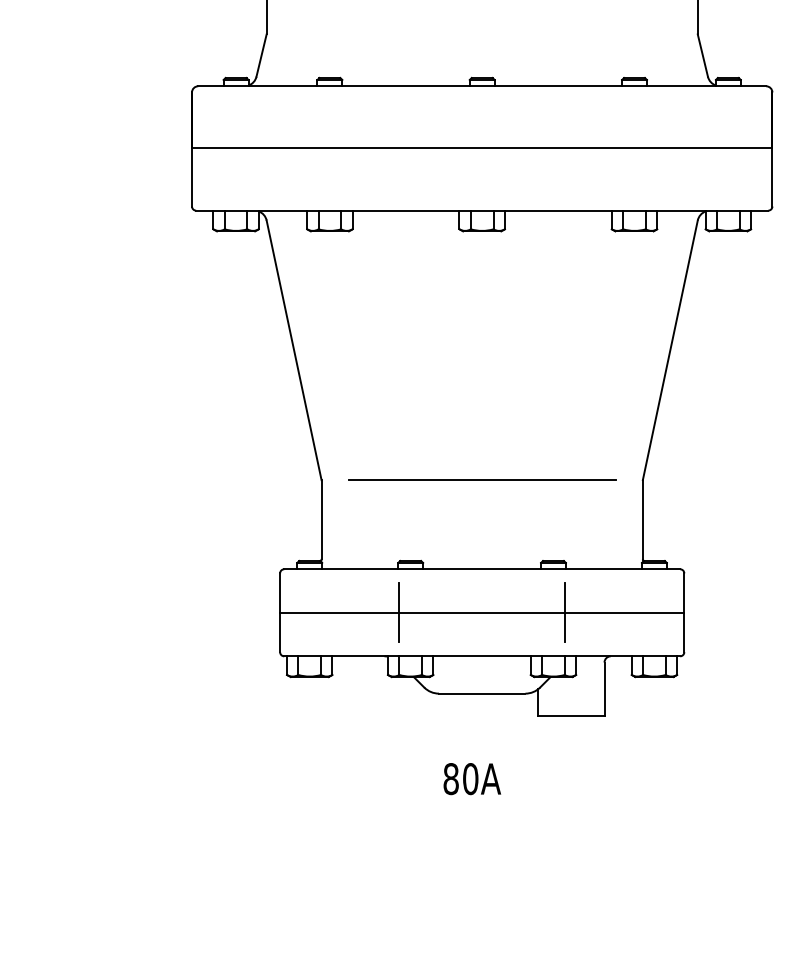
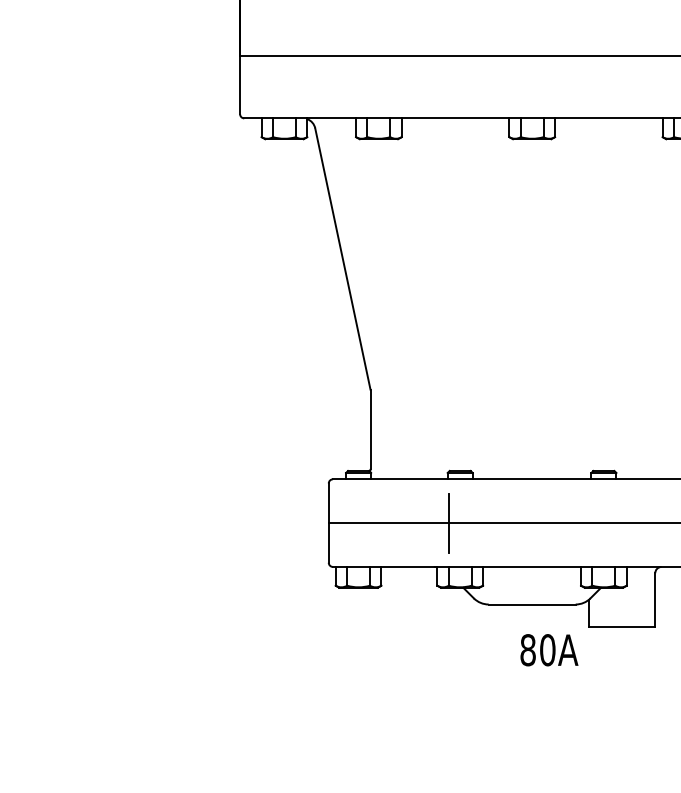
line: (481, 480) -> (531, 389), removed
line: (565, 612) -> (616, 522), removed
text: (472, 779) -> (549, 650), moved

